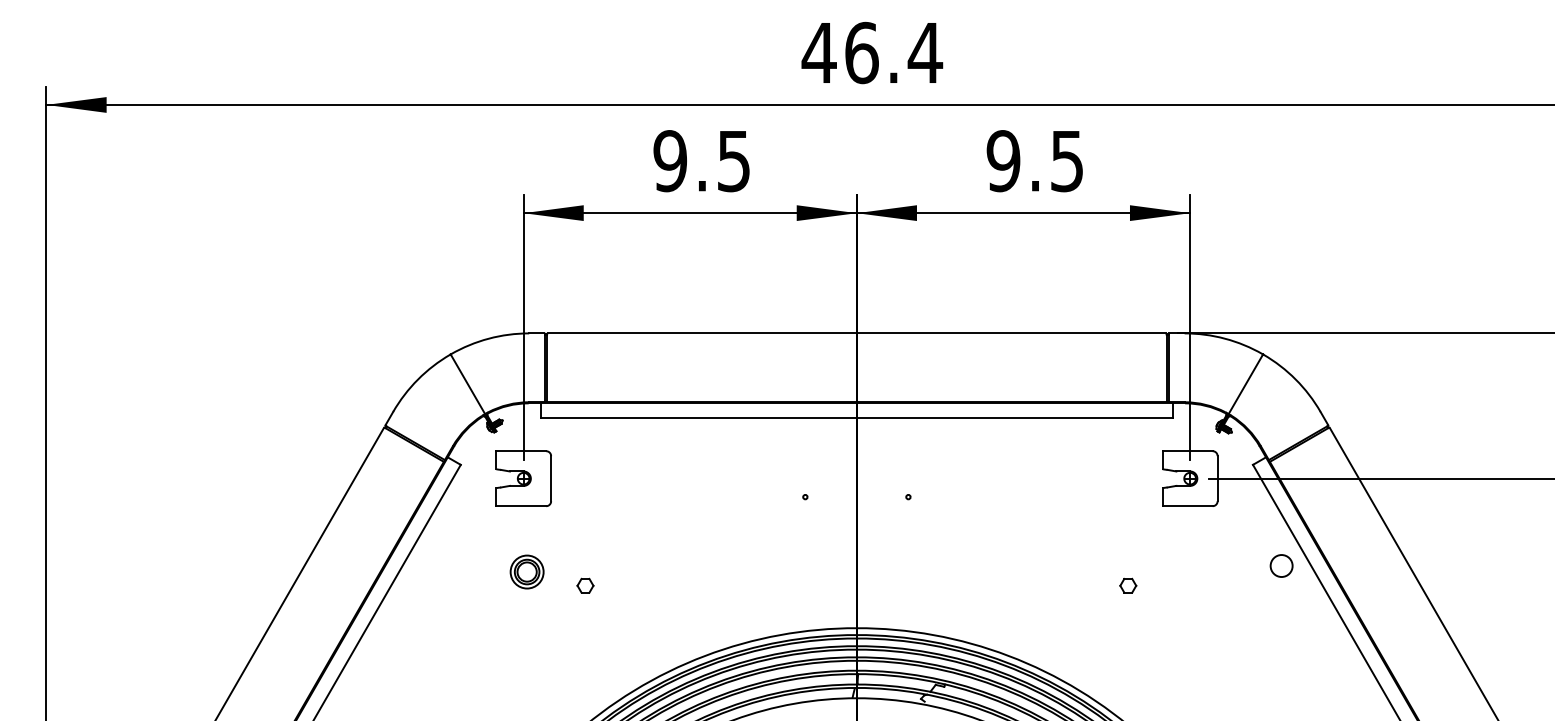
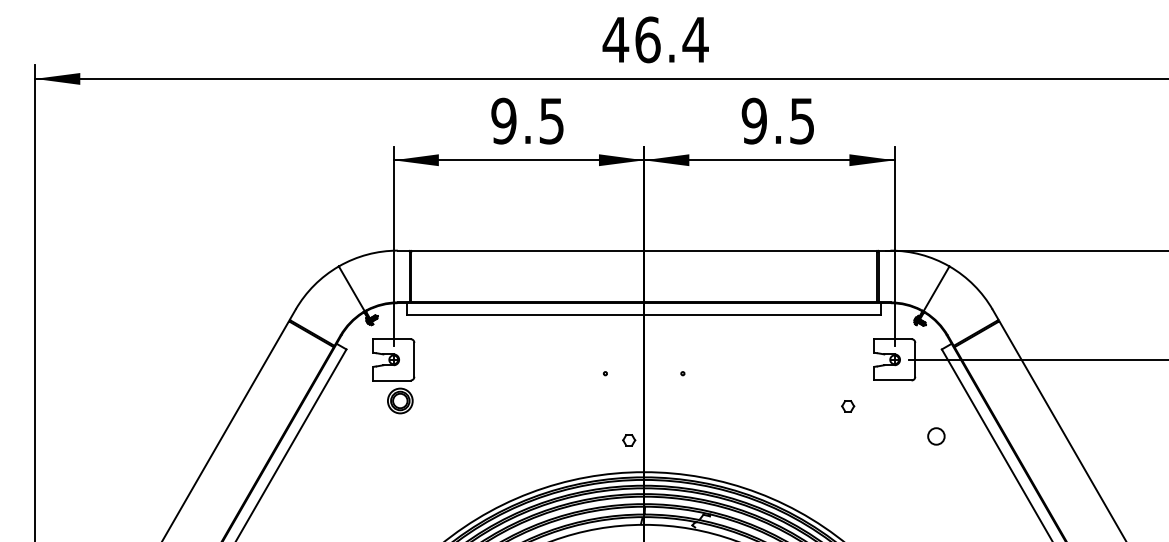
circle: (1281, 566) -> (936, 436), moved
part: (527, 571) -> (400, 400), moved
part: (585, 586) -> (629, 440), moved
part: (1128, 586) -> (848, 406), moved

